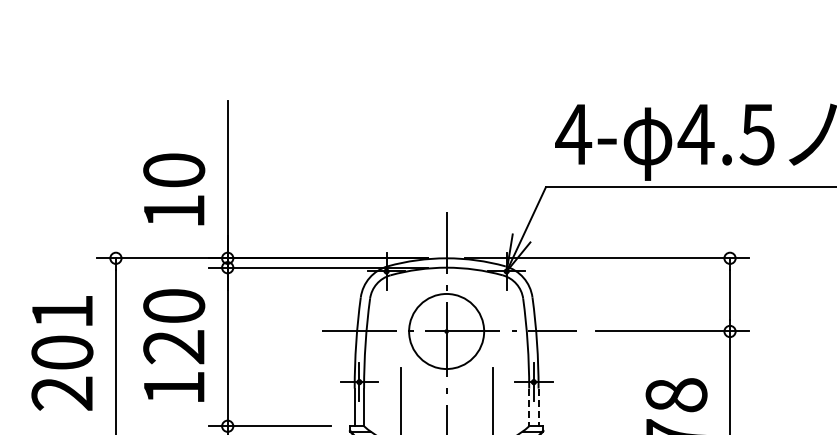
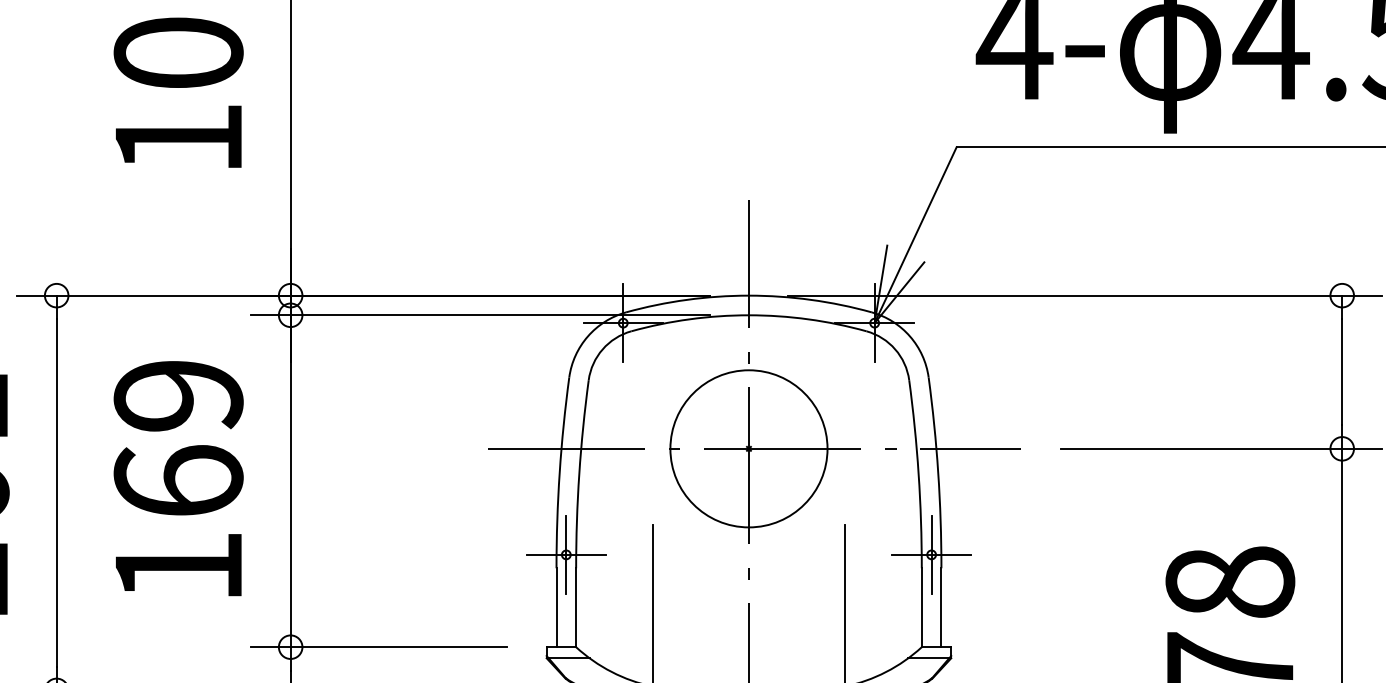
text: (174, 189) -> (179, 92), moved
text: (174, 326) -> (179, 438), 120 -> 169
line: (529, 407) -> (922, 607), dashed -> solid
line: (538, 407) -> (941, 607), dashed -> solid

